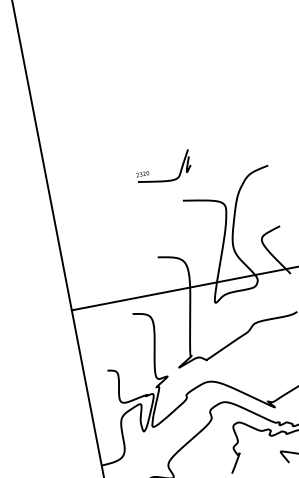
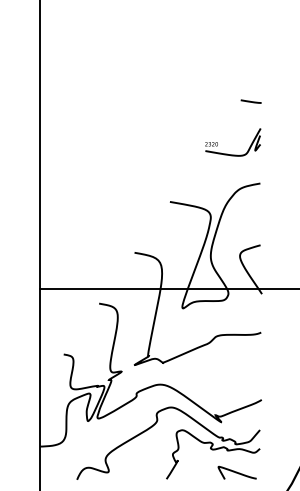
line: (243, 86) -> (250, 101), added
part: (166, 180) -> (233, 154), moved

